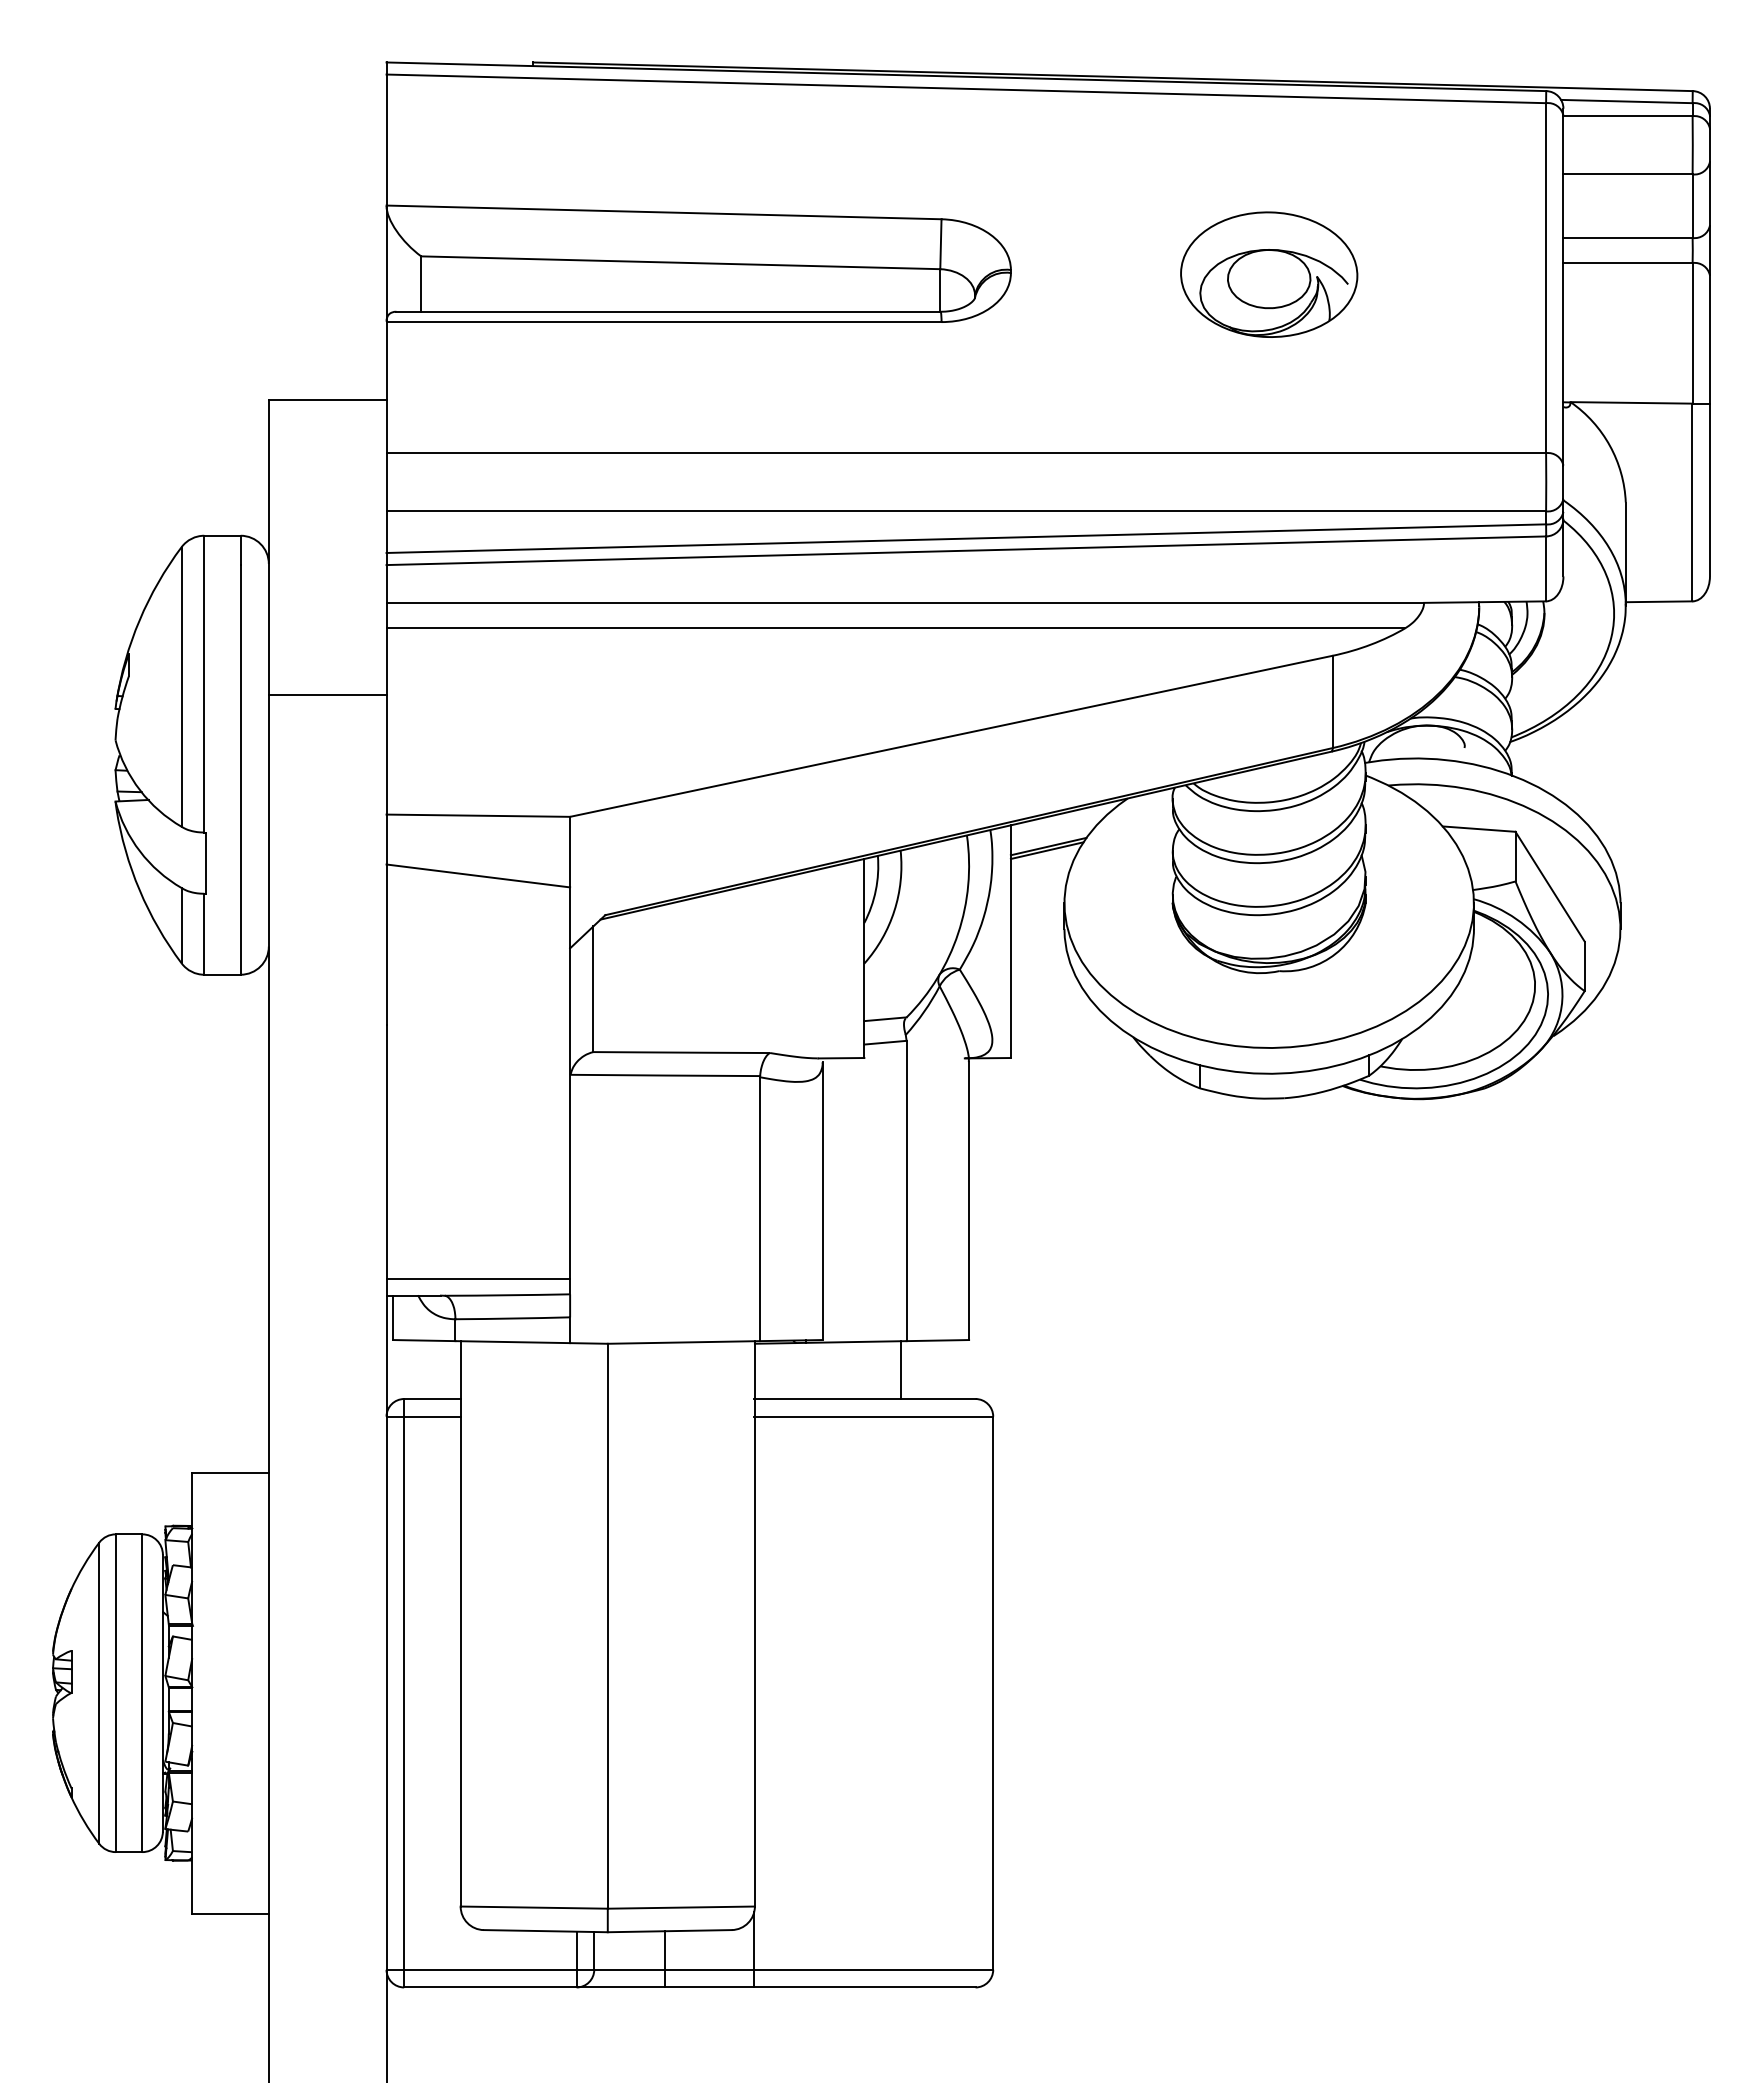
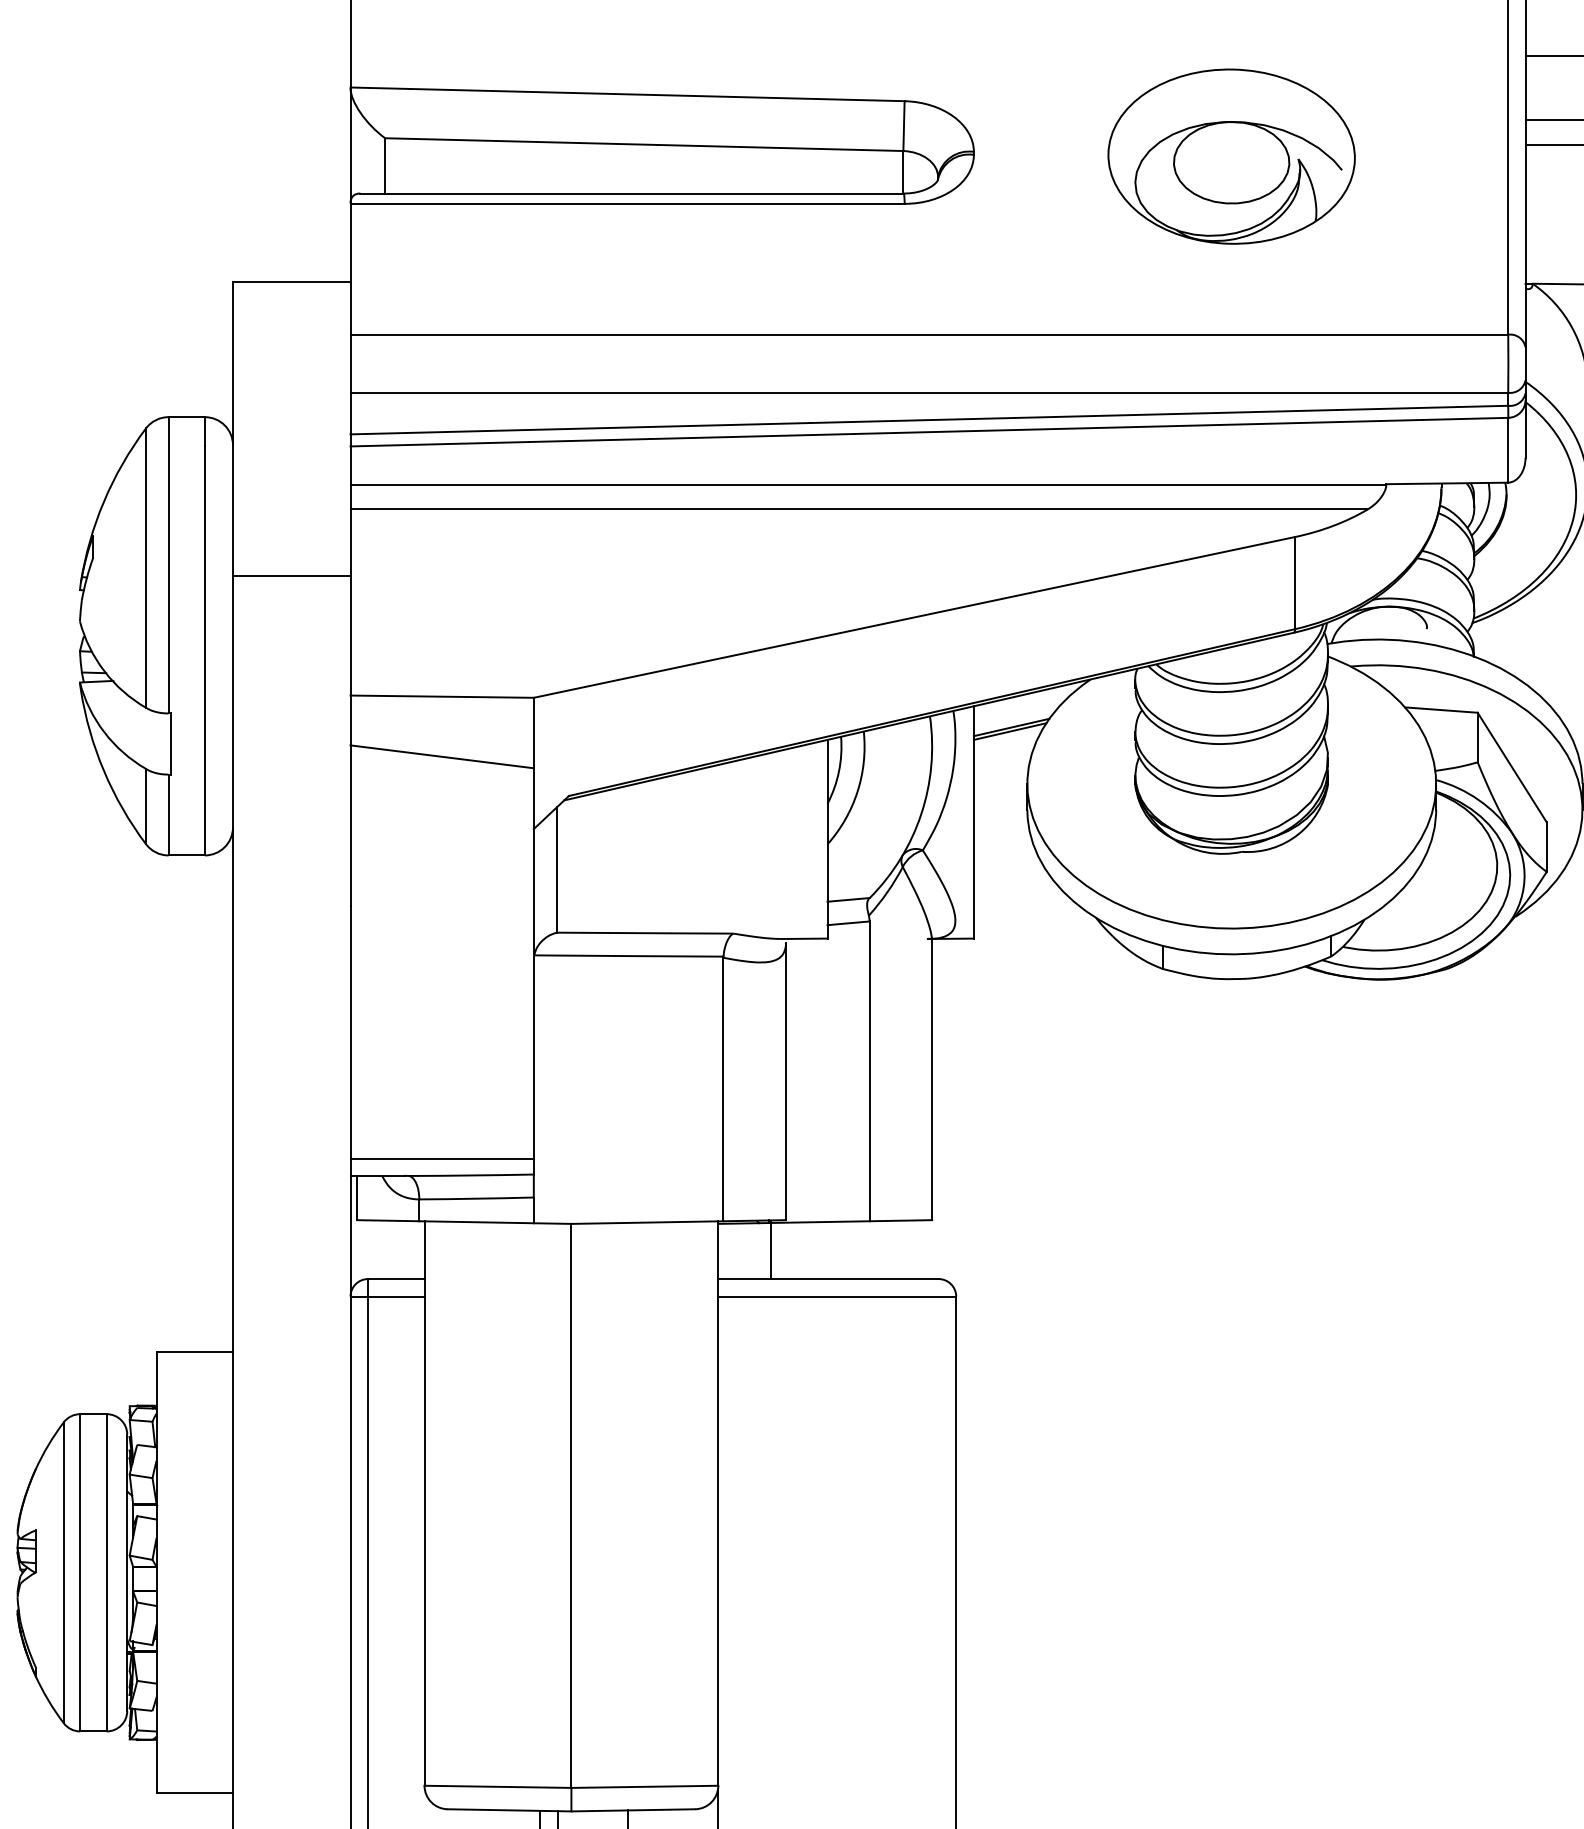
part: (1269, 274) -> (1232, 156), size x1.4
line: (901, 1370) -> (770, 1250), moved

